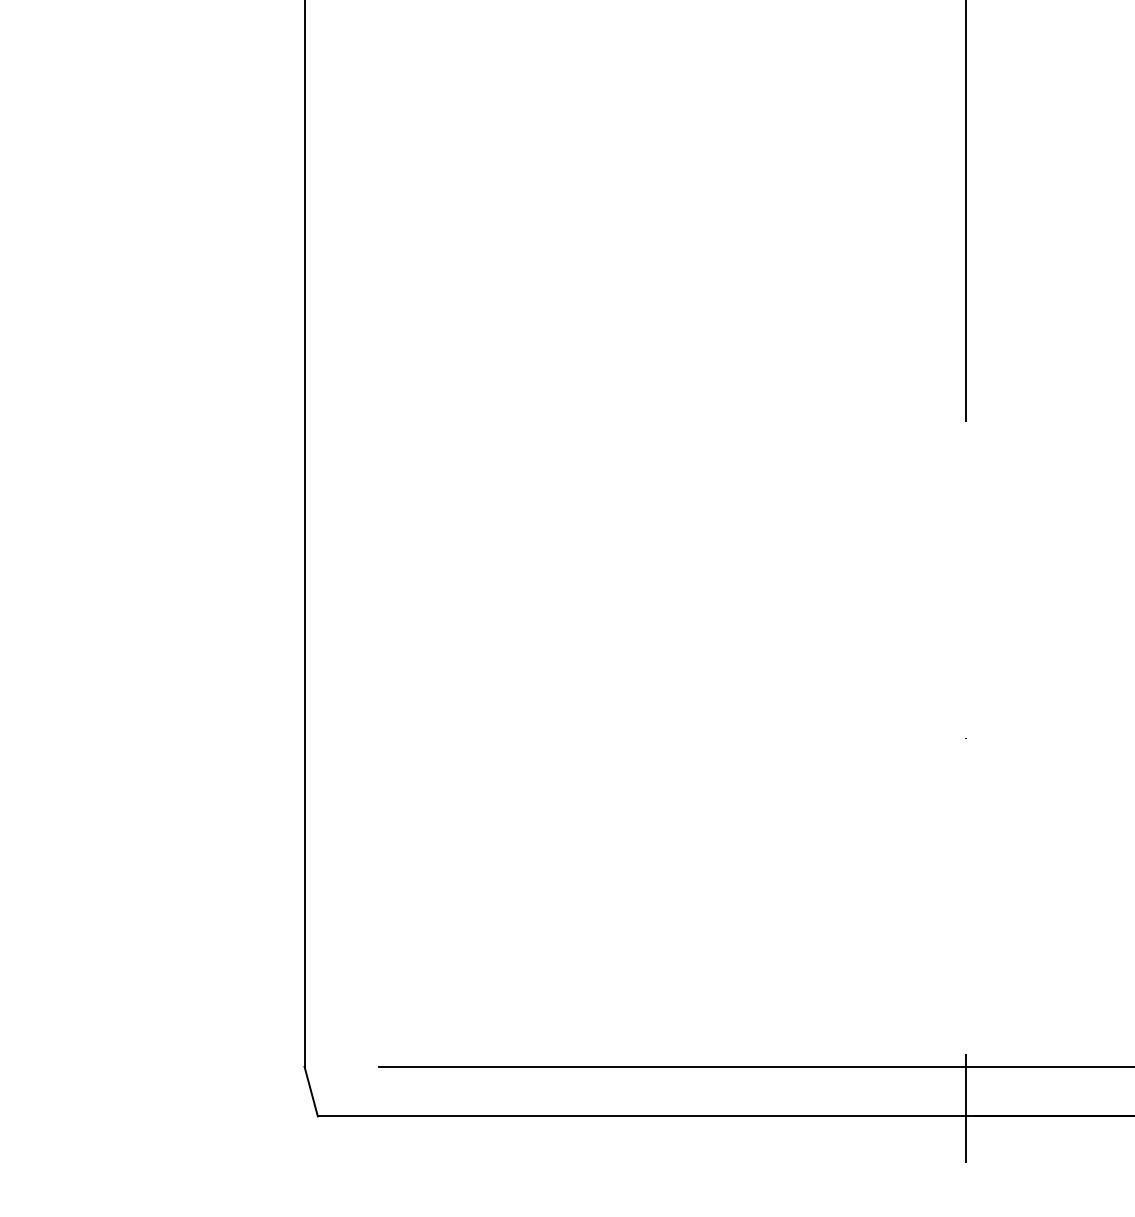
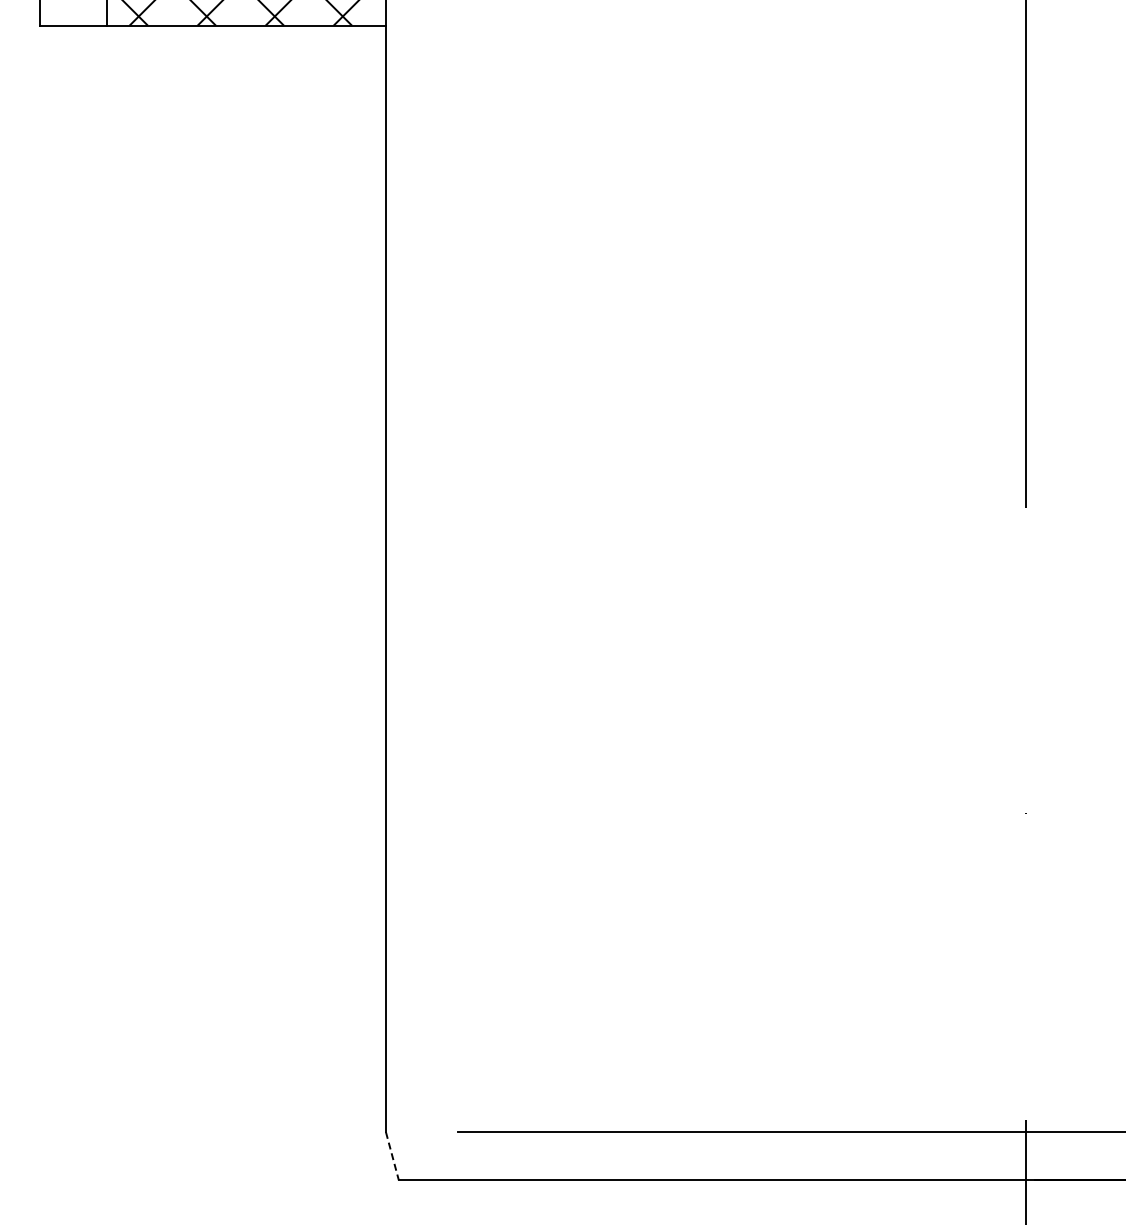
line: (311, 1092) -> (392, 1156), solid -> dashed

